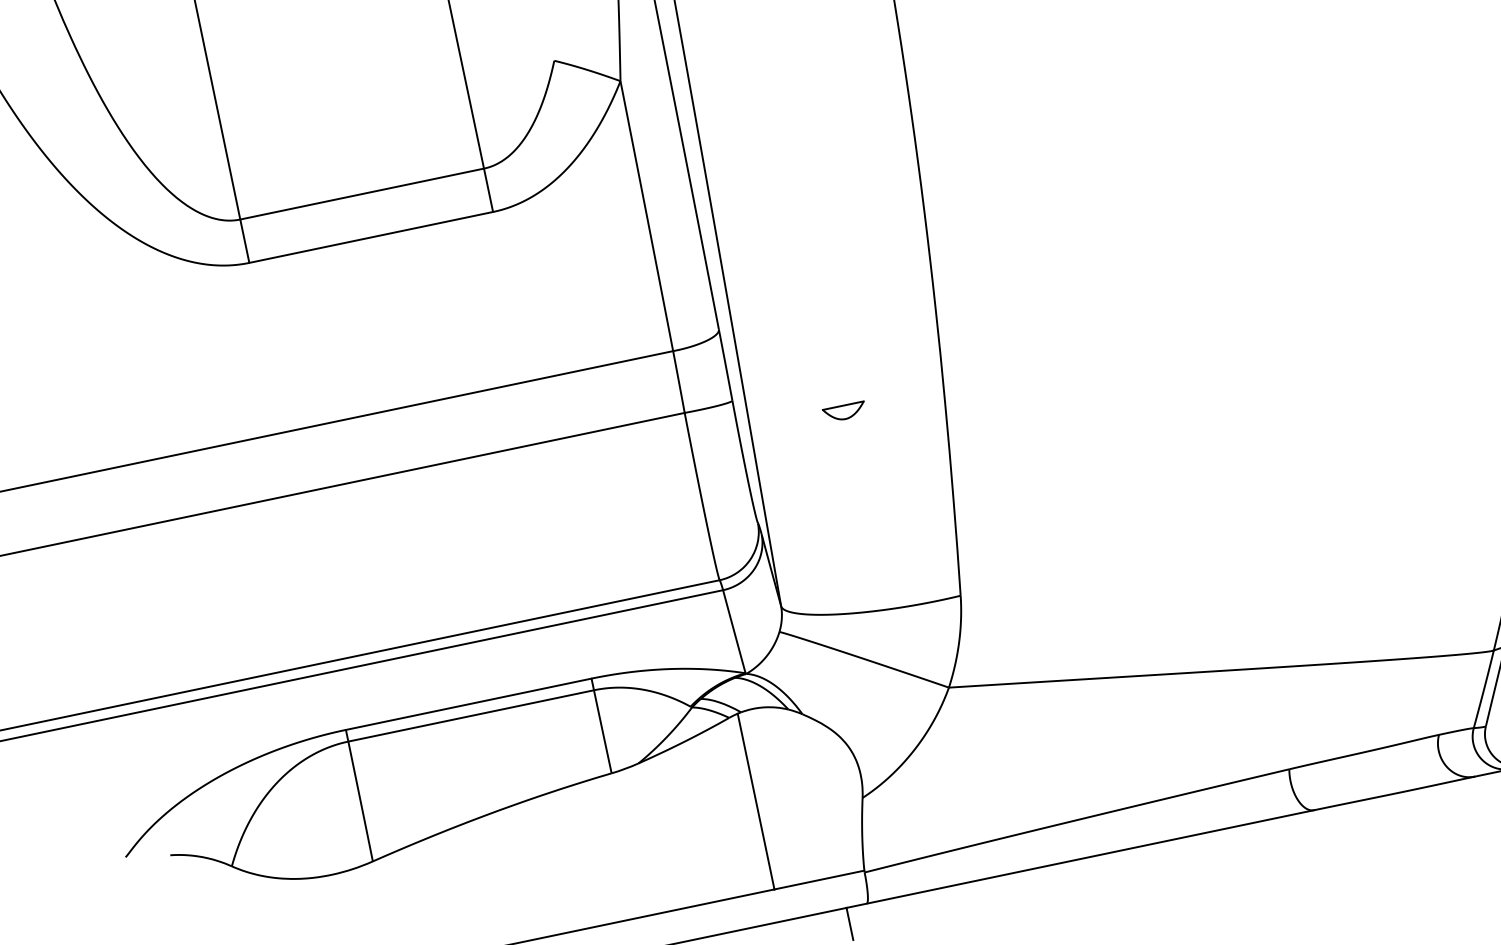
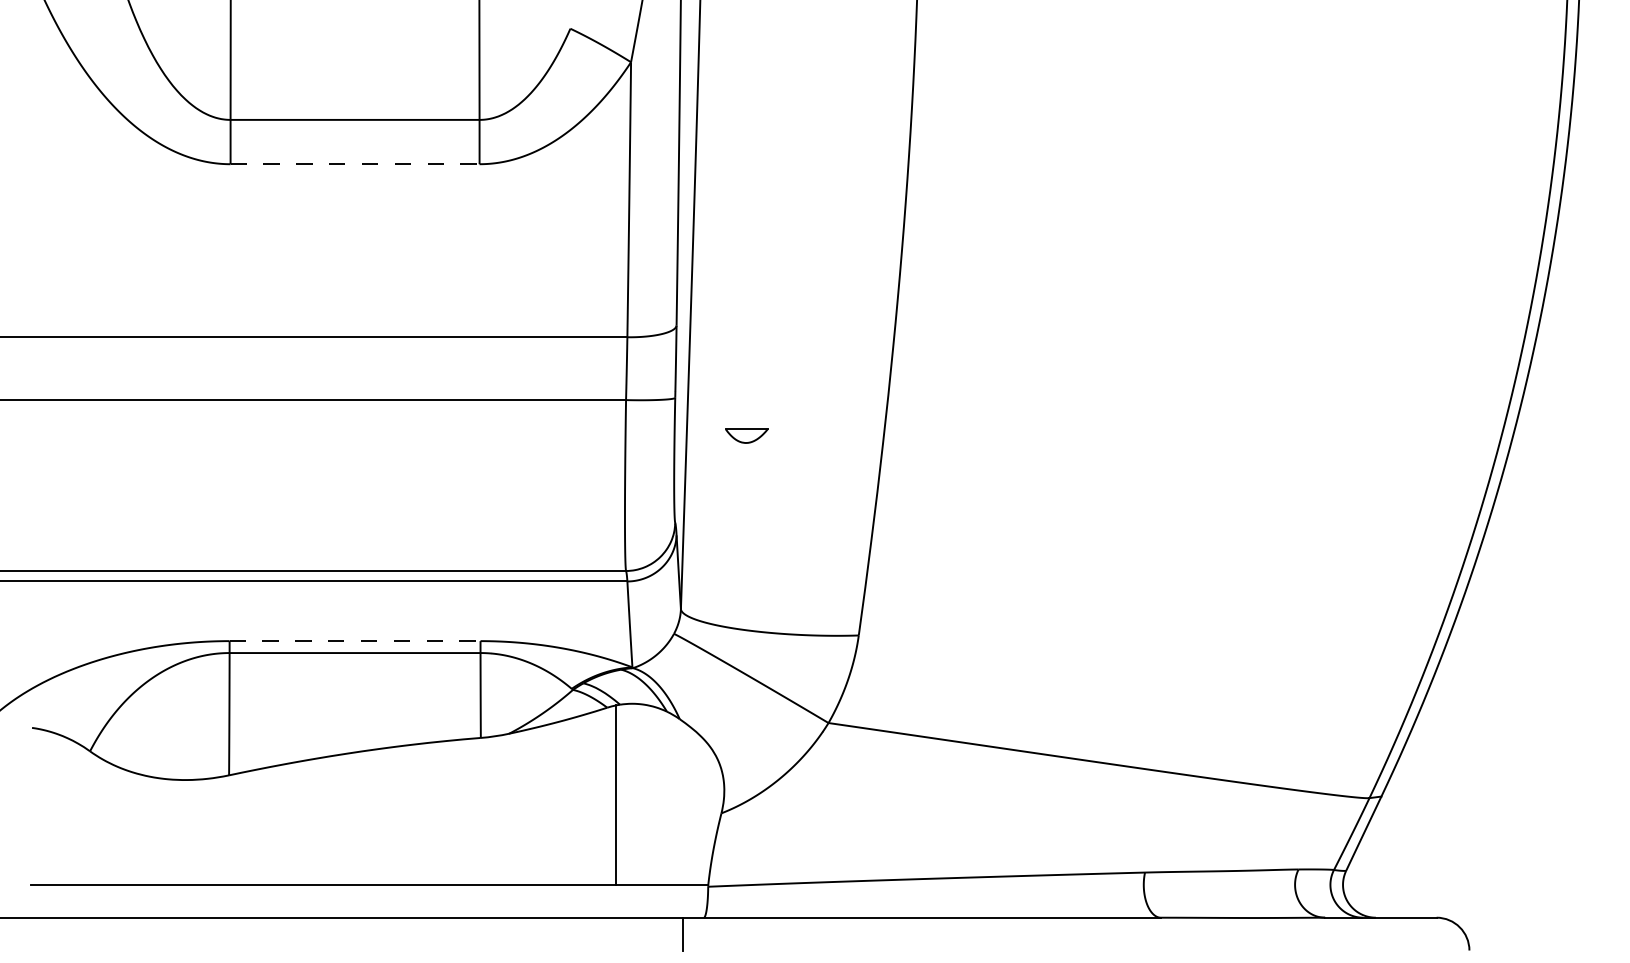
line: (371, 237) -> (355, 164), solid -> dashed
part: (844, 411) -> (746, 435), moved
line: (469, 704) -> (355, 641), solid -> dashed

